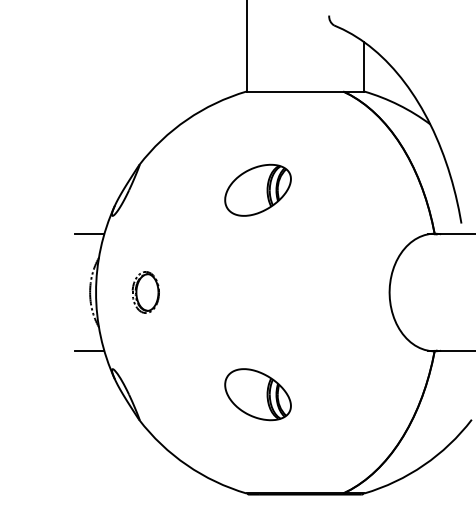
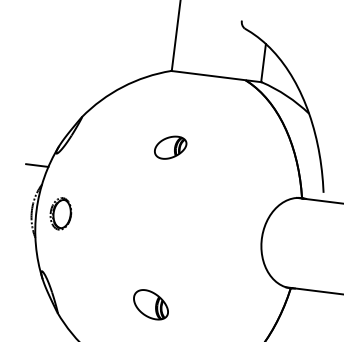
part: (257, 189) -> (170, 147), size x0.6
part: (145, 292) -> (60, 213), moved
line: (89, 350) -> (25, 254), removed
part: (257, 394) -> (150, 304), size x0.7

